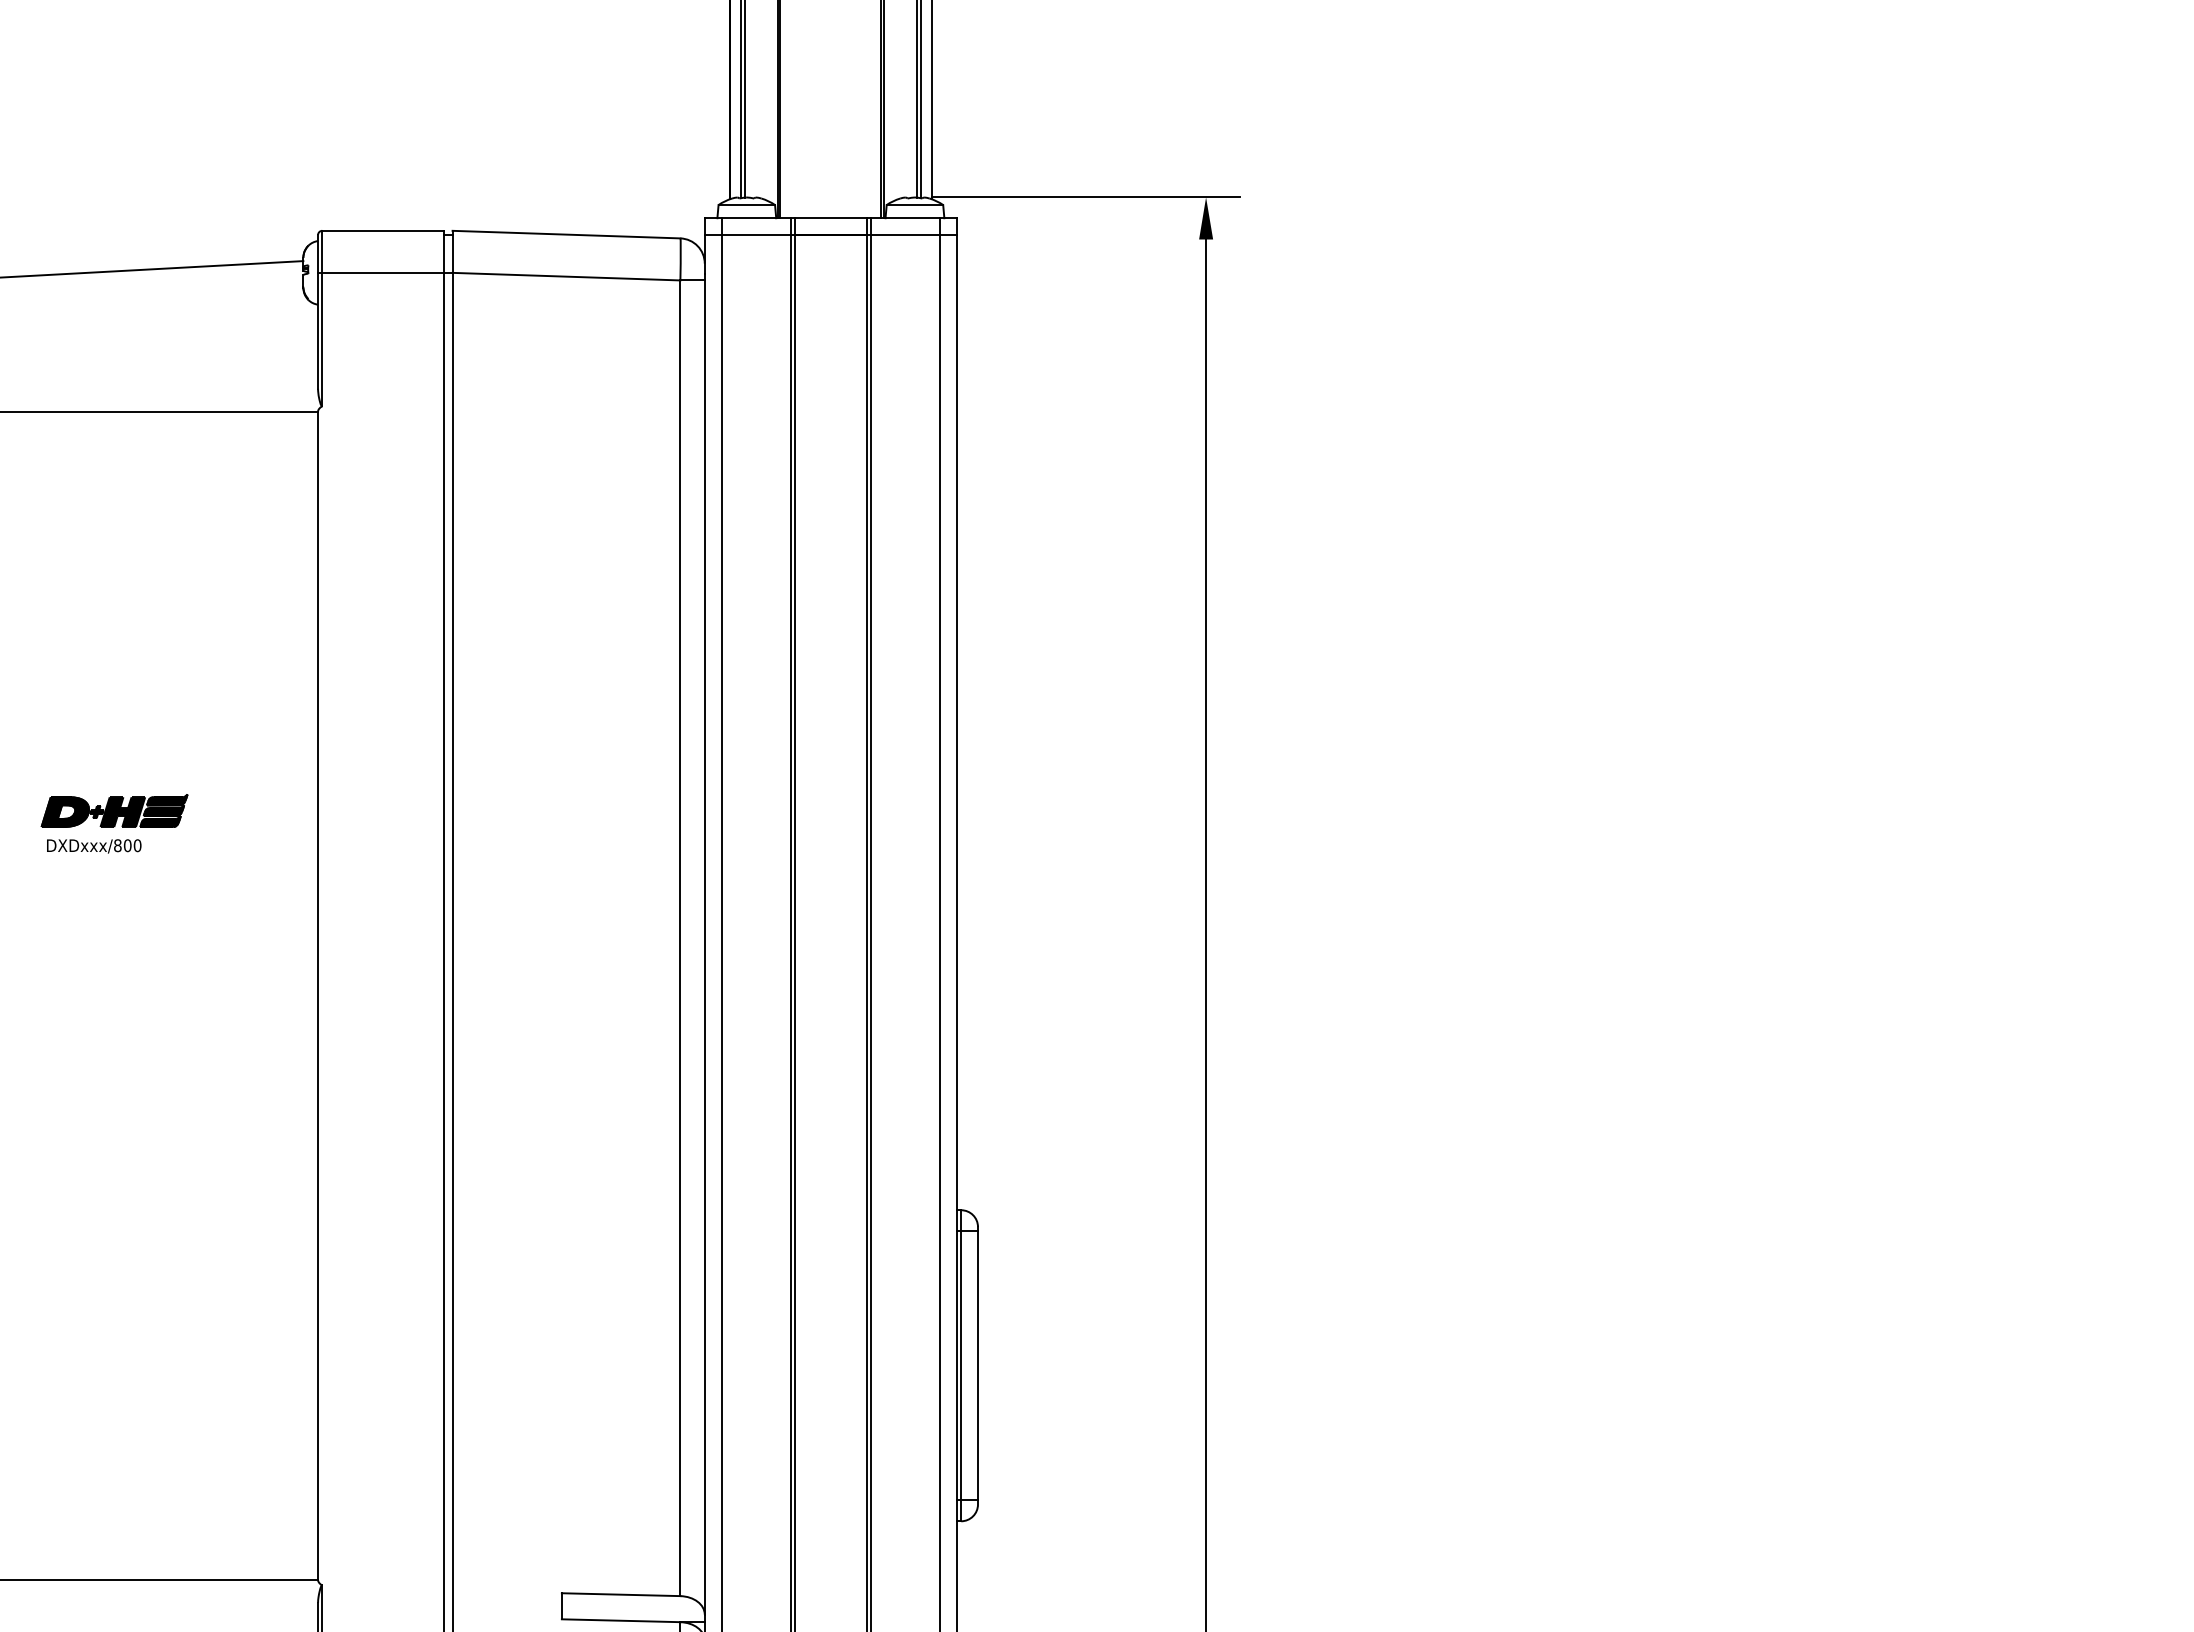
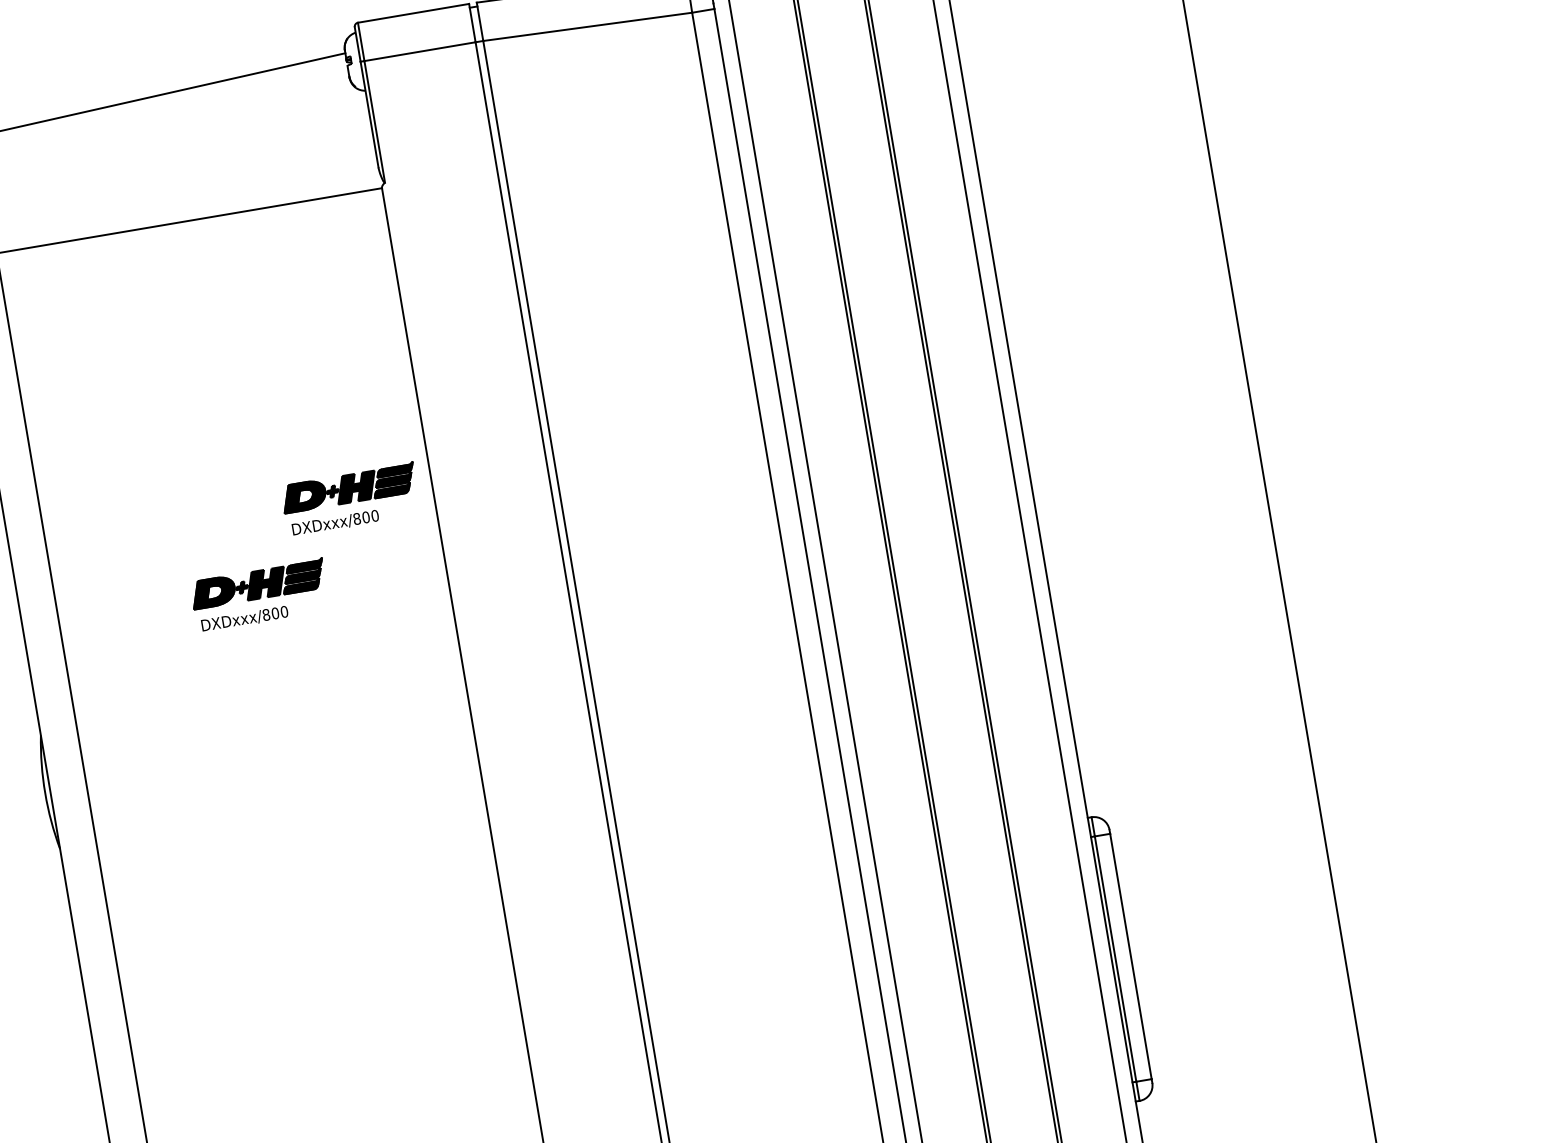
part: (228, 737) -> (350, 499), added

